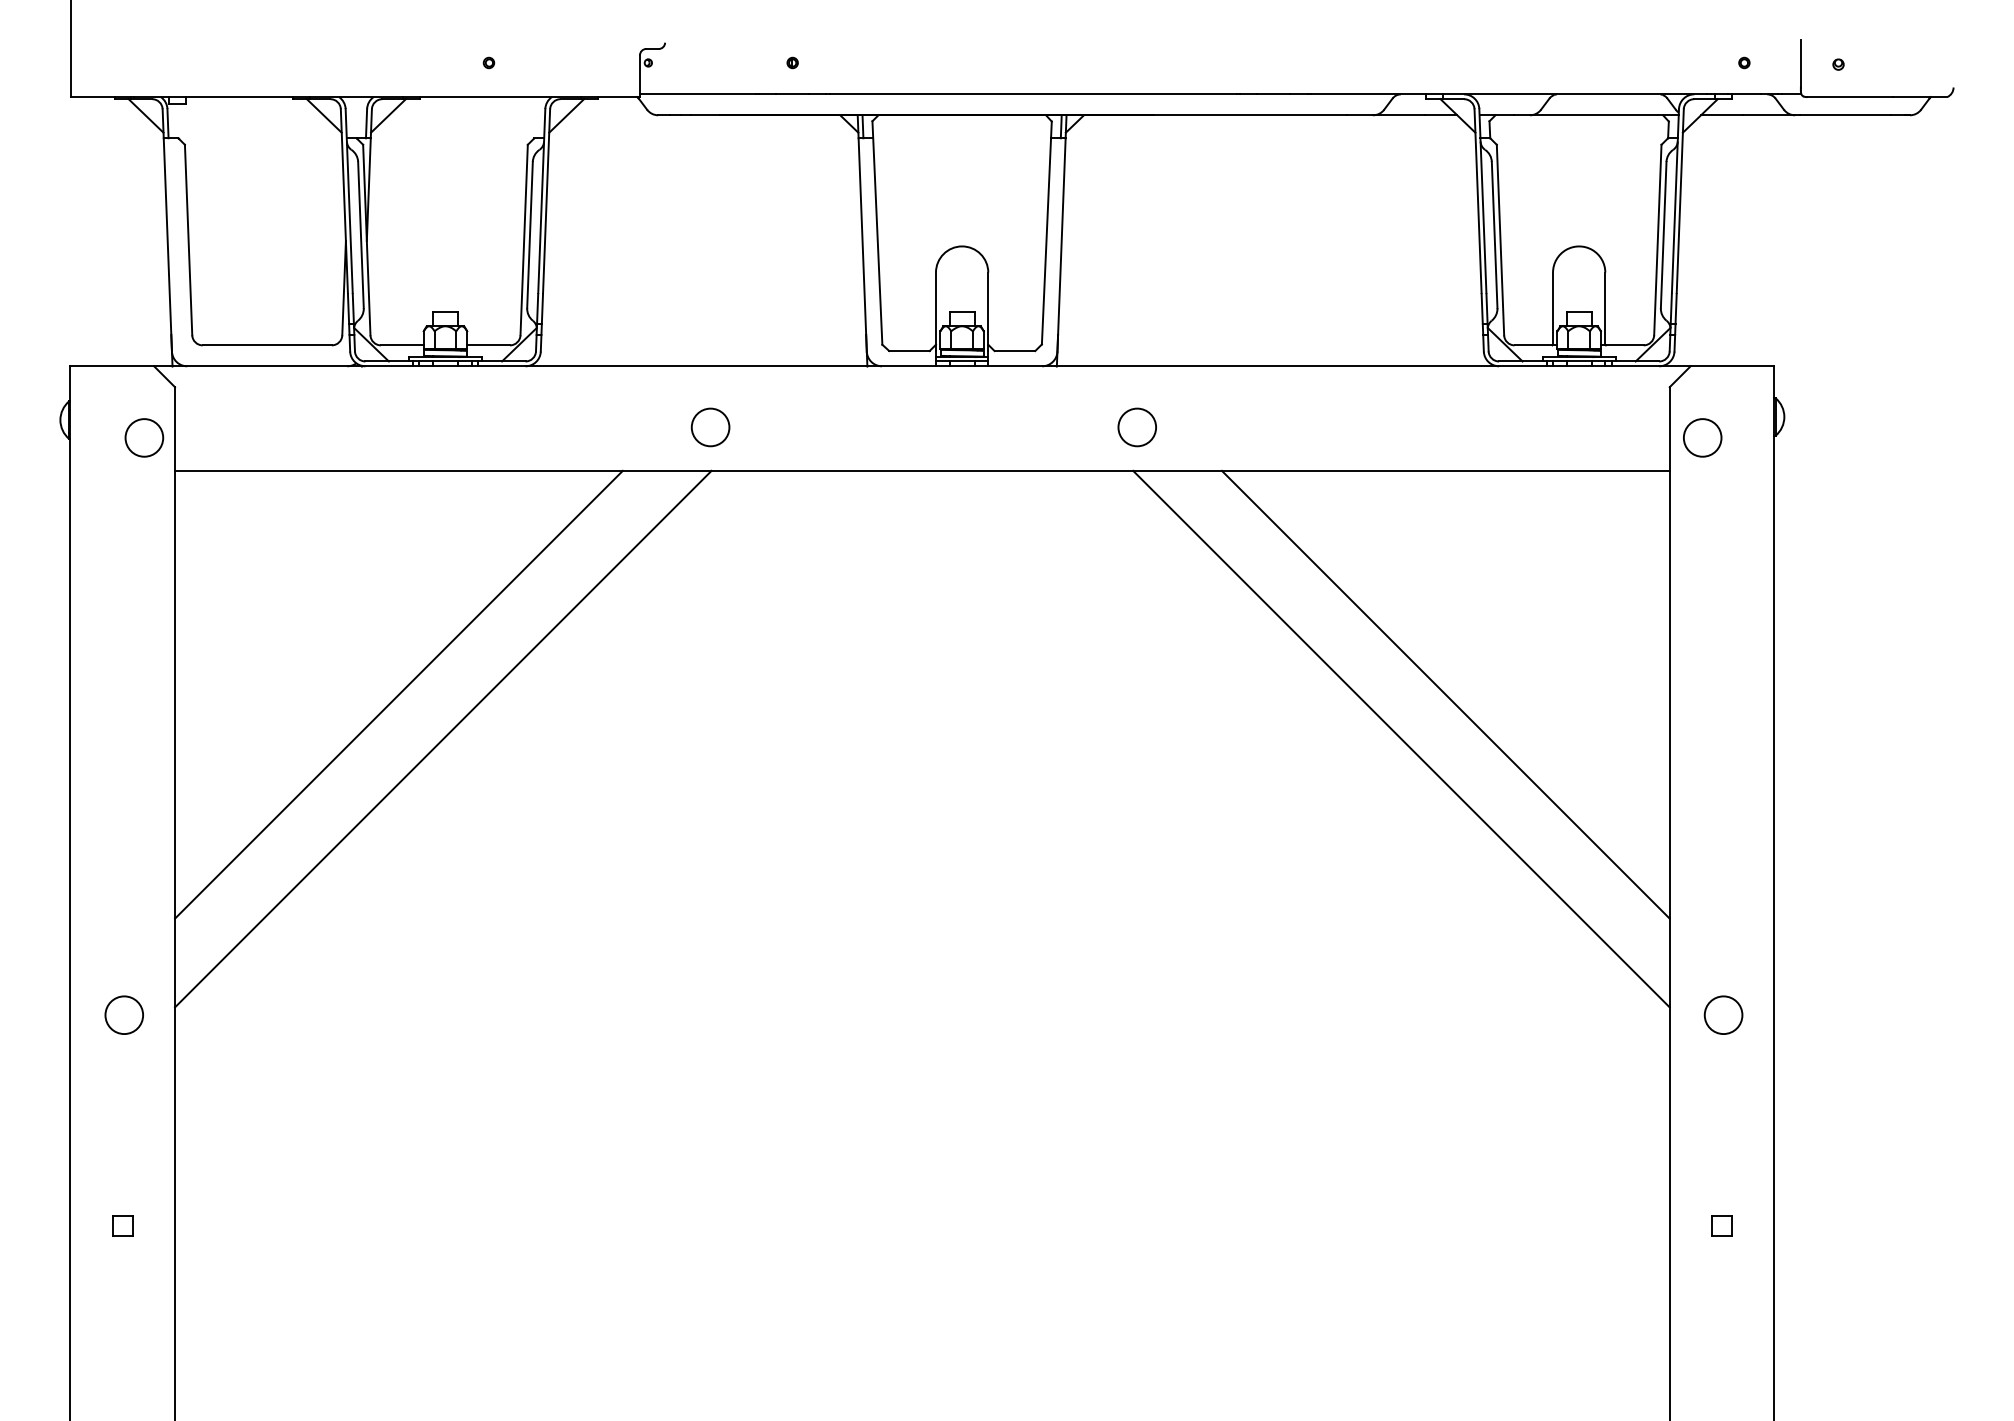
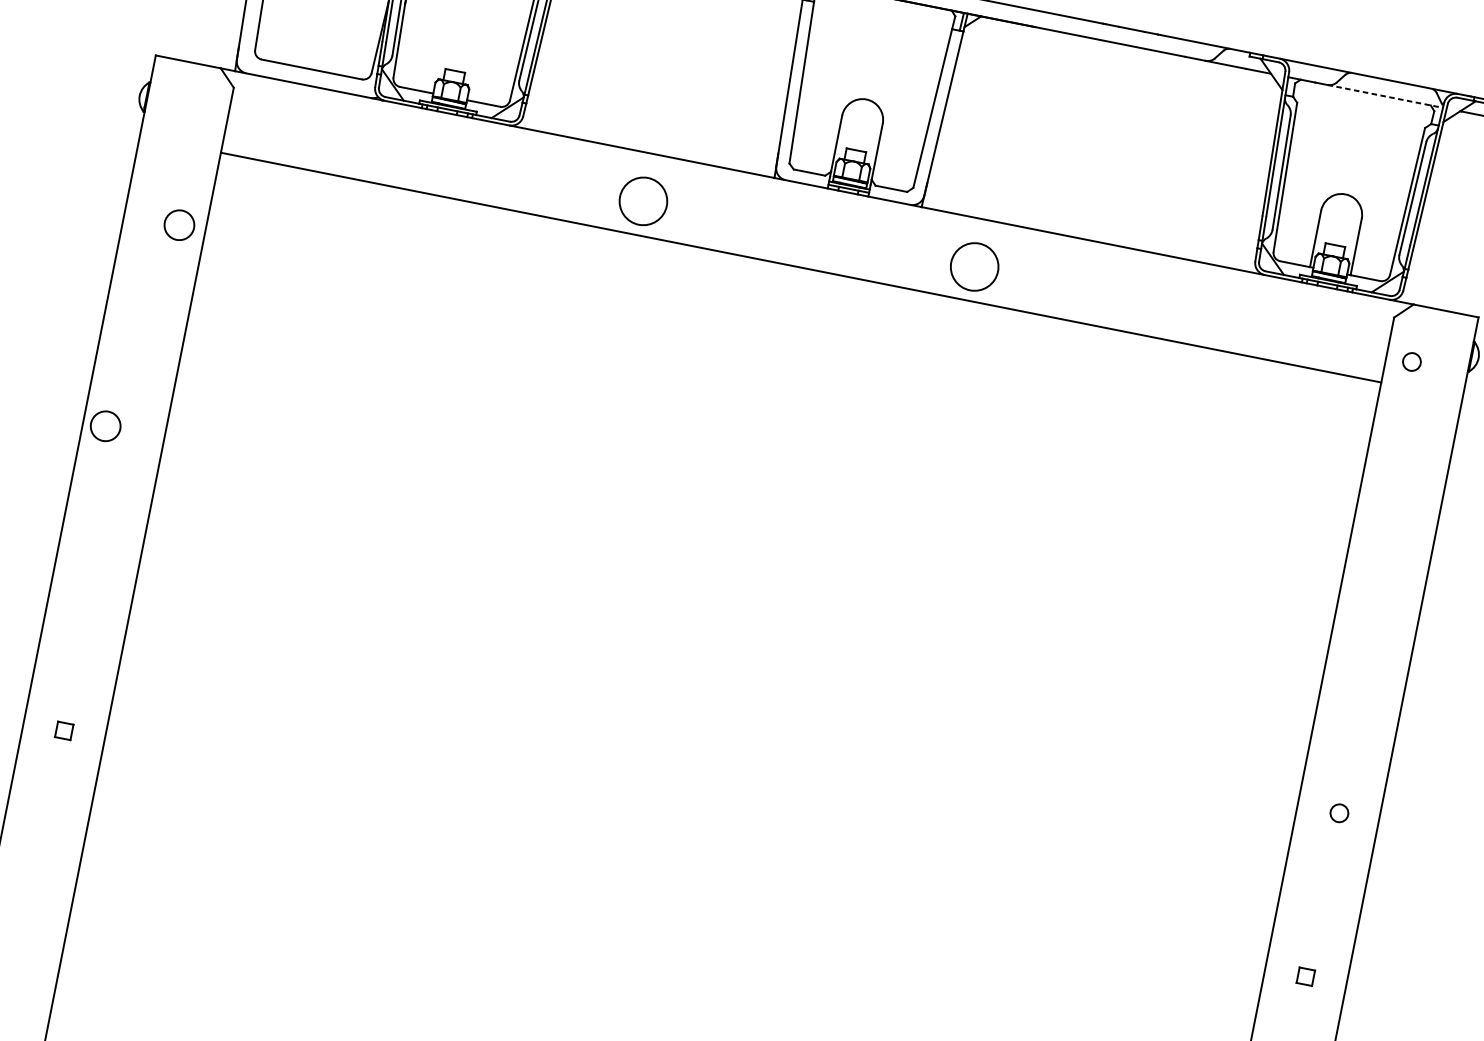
line: (1604, 115) -> (1385, 96), solid -> dashed
circle: (710, 427) -> (643, 201), size x1.6
circle: (1137, 427) -> (974, 267), size x1.6
circle: (144, 437) -> (179, 224), moved
circle: (1702, 437) -> (1411, 361), size x0.6
line: (398, 694) -> (360, 360), removed
line: (1445, 694) -> (1172, 521), removed
line: (443, 738) -> (388, 401), removed
line: (1401, 738) -> (1131, 549), removed
circle: (123, 1014) -> (105, 425), moved
circle: (1723, 1014) -> (1339, 812), size x0.6

